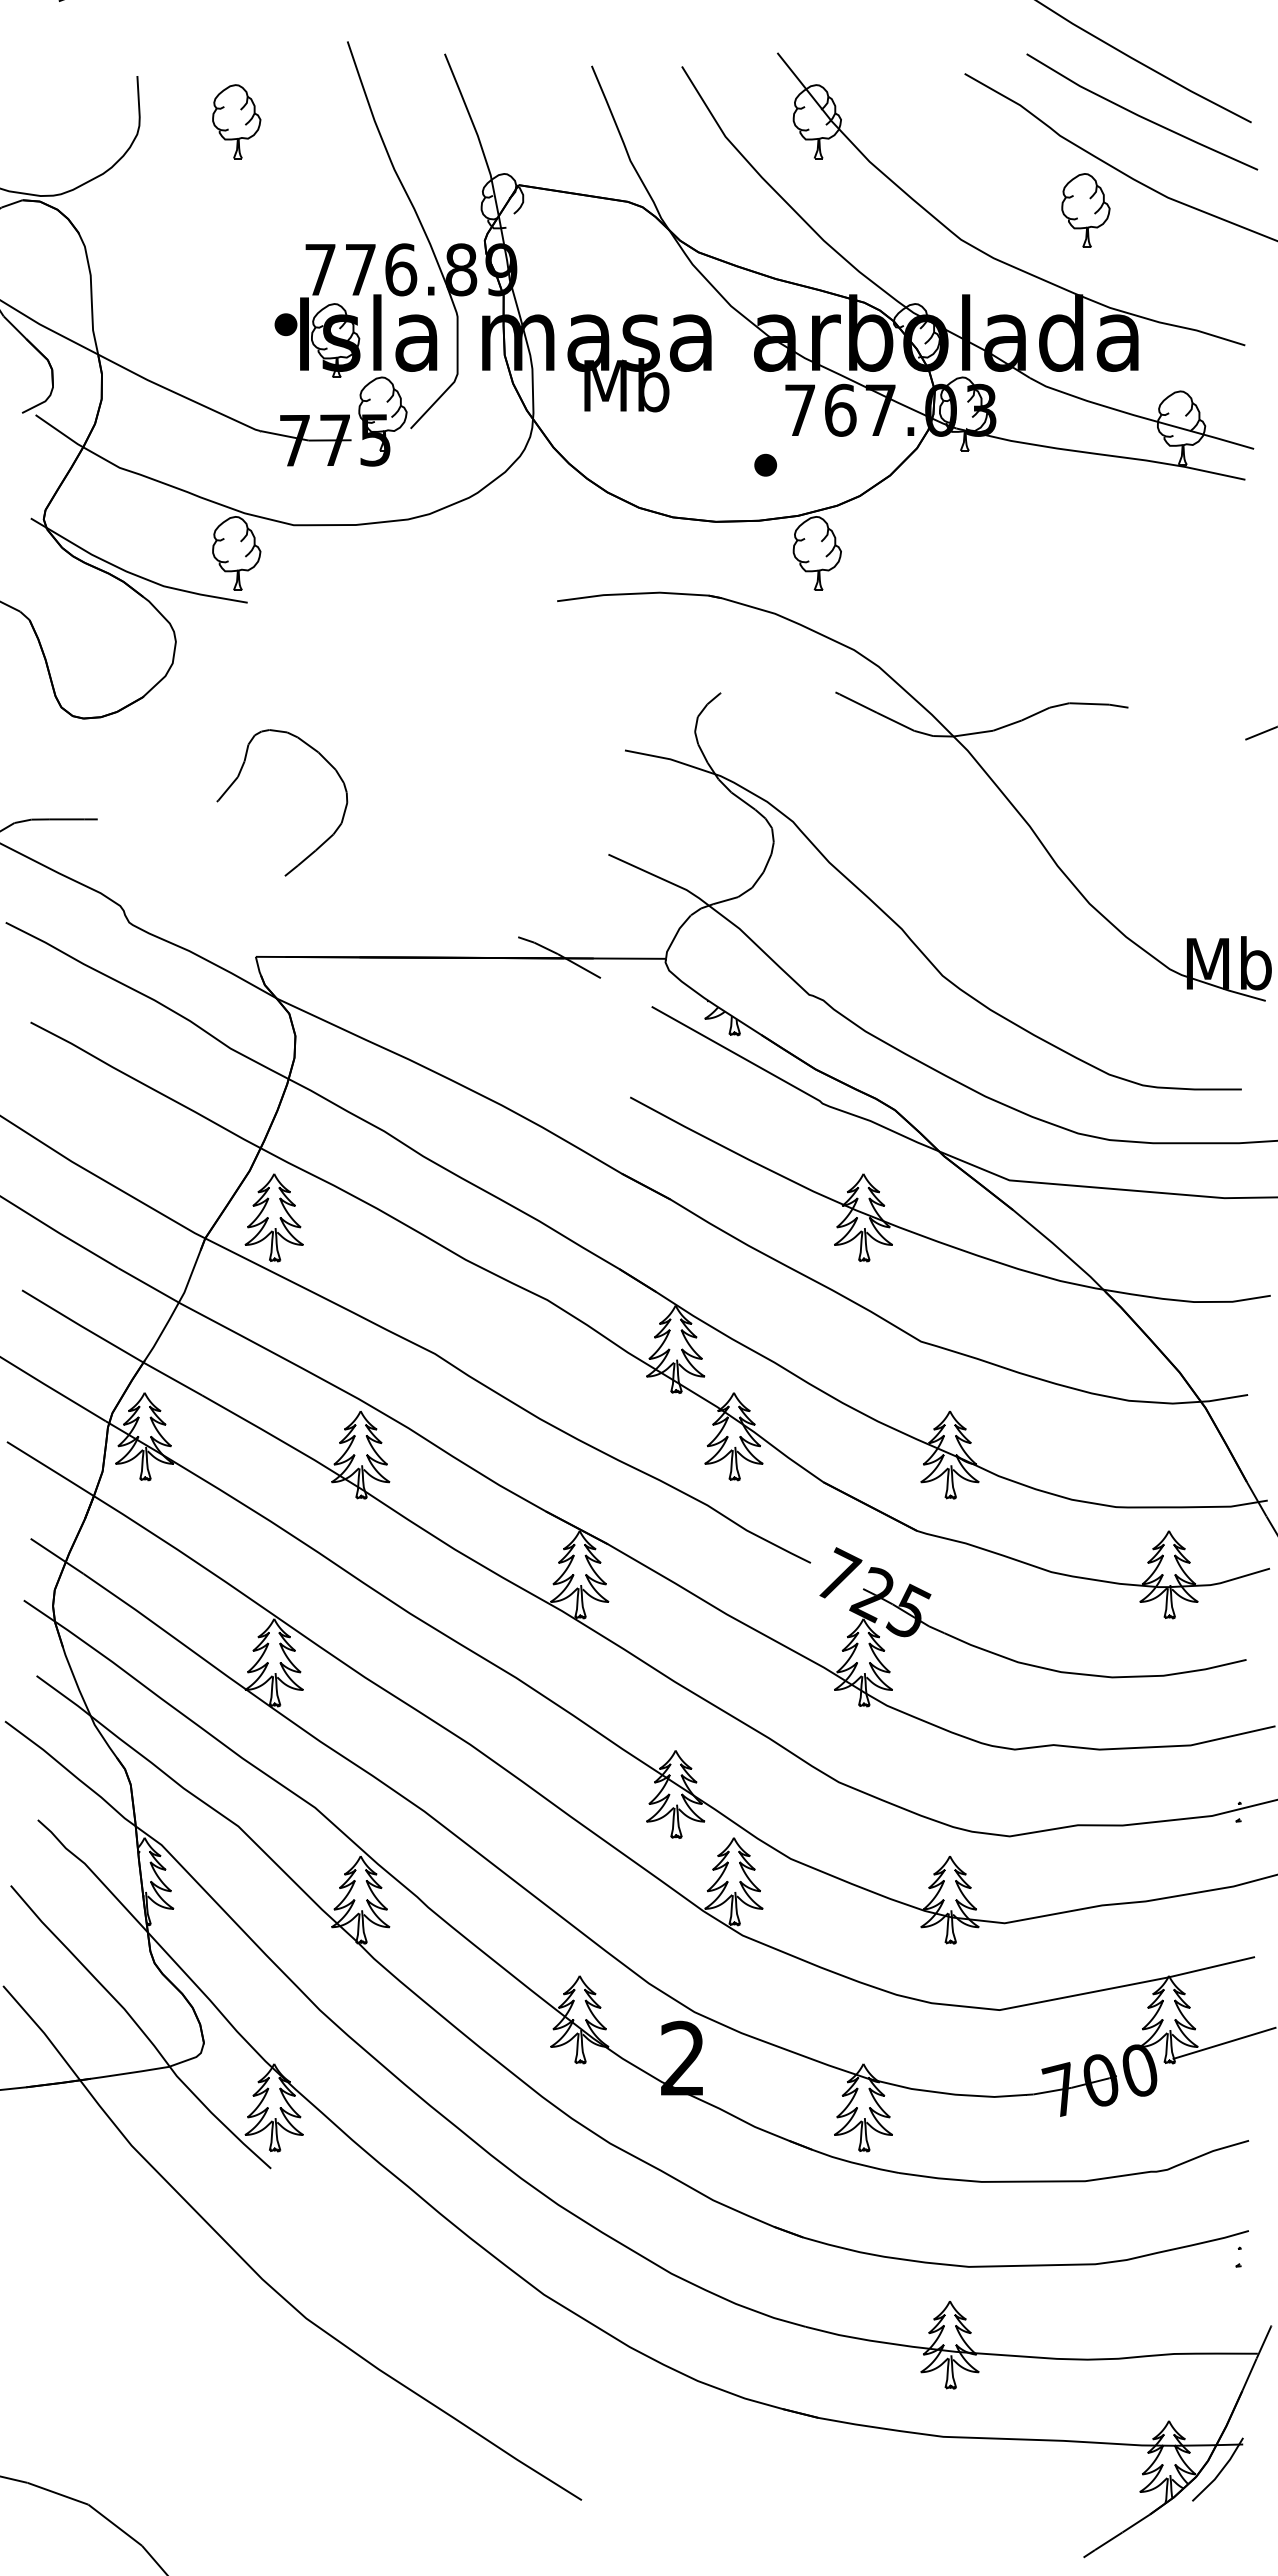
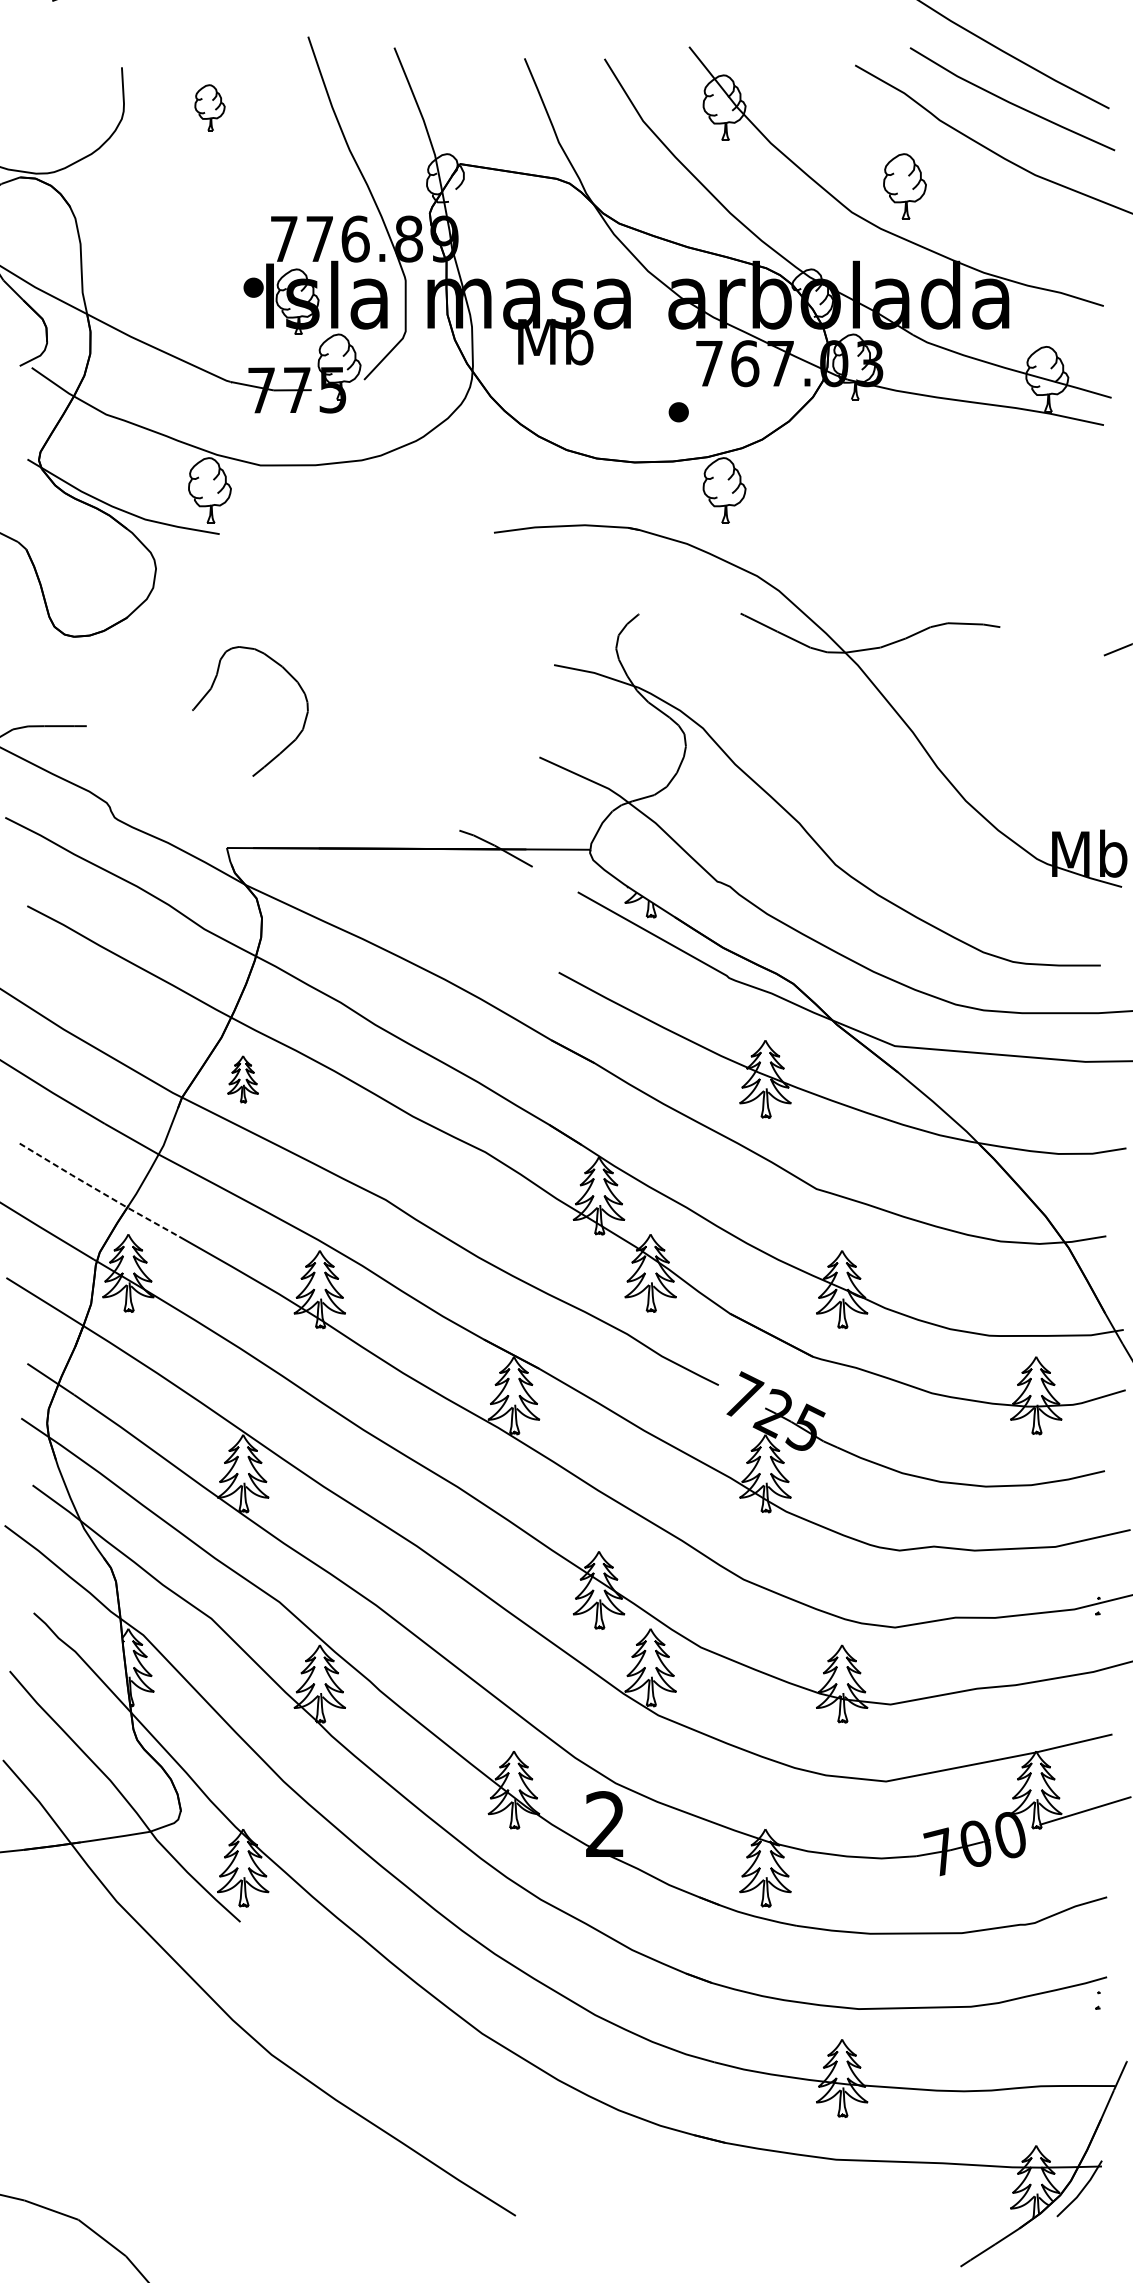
part: (236, 121) -> (209, 107), size x0.7
part: (1085, 210) -> (904, 186), moved
part: (273, 1217) -> (242, 1079), size x0.6
line: (111, 1344) -> (98, 1191), solid -> dashed

